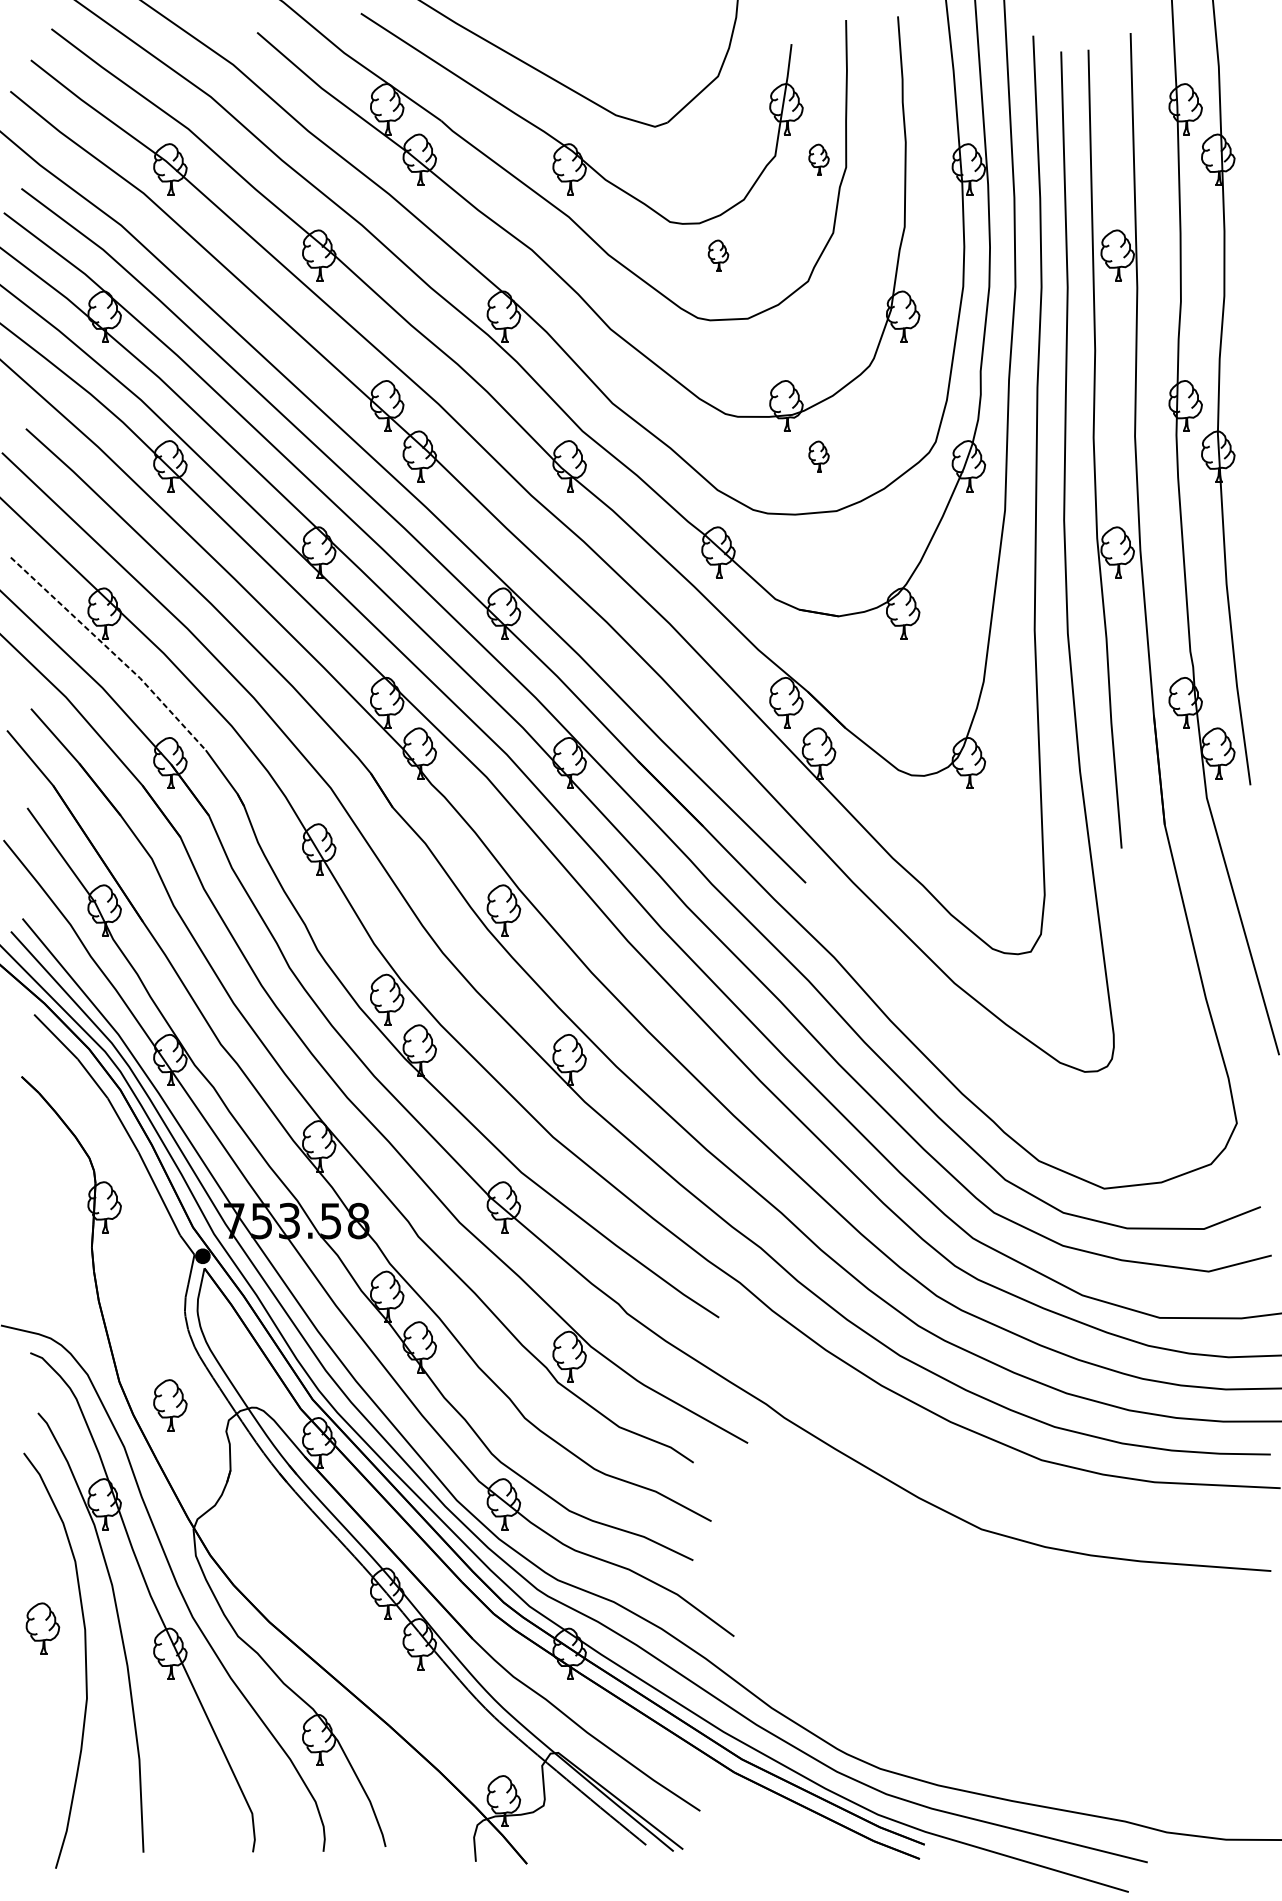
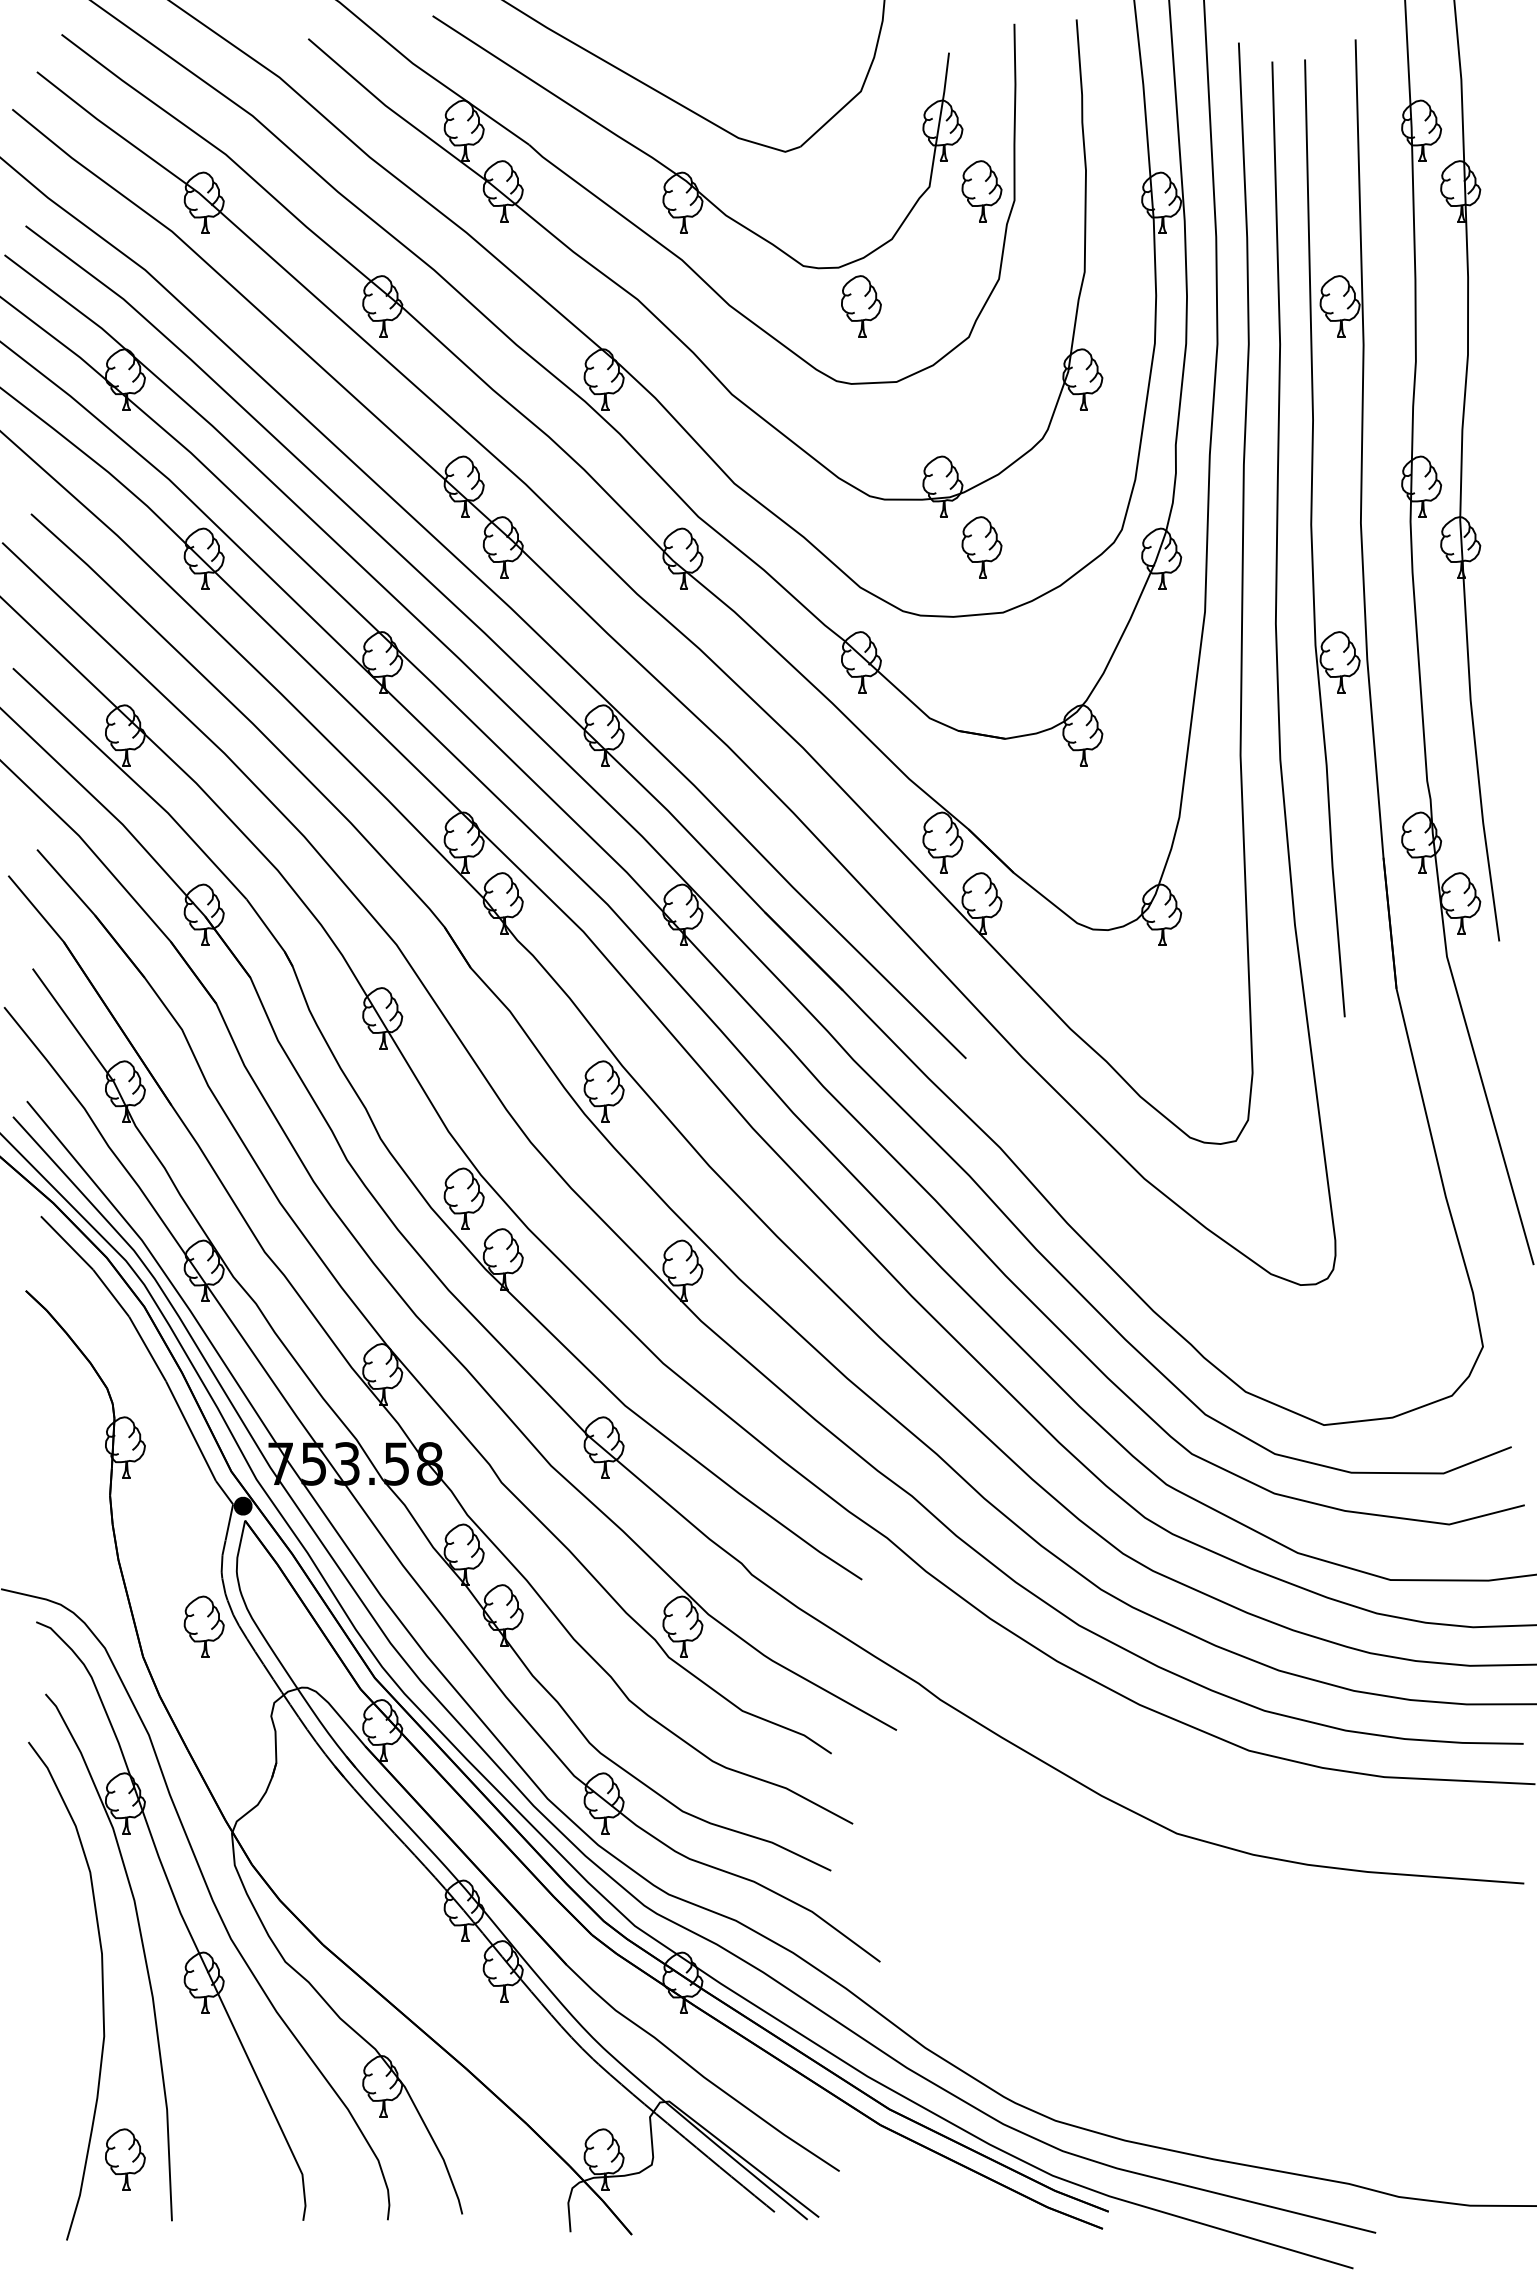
part: (818, 159) -> (981, 191), size x1.67
part: (718, 255) -> (861, 306), size x1.67
part: (818, 456) -> (981, 547), size x1.67
line: (111, 651) -> (133, 781), dashed -> solid
part: (169, 1405) -> (203, 1626), moved
part: (43, 1628) -> (125, 2159), moved

